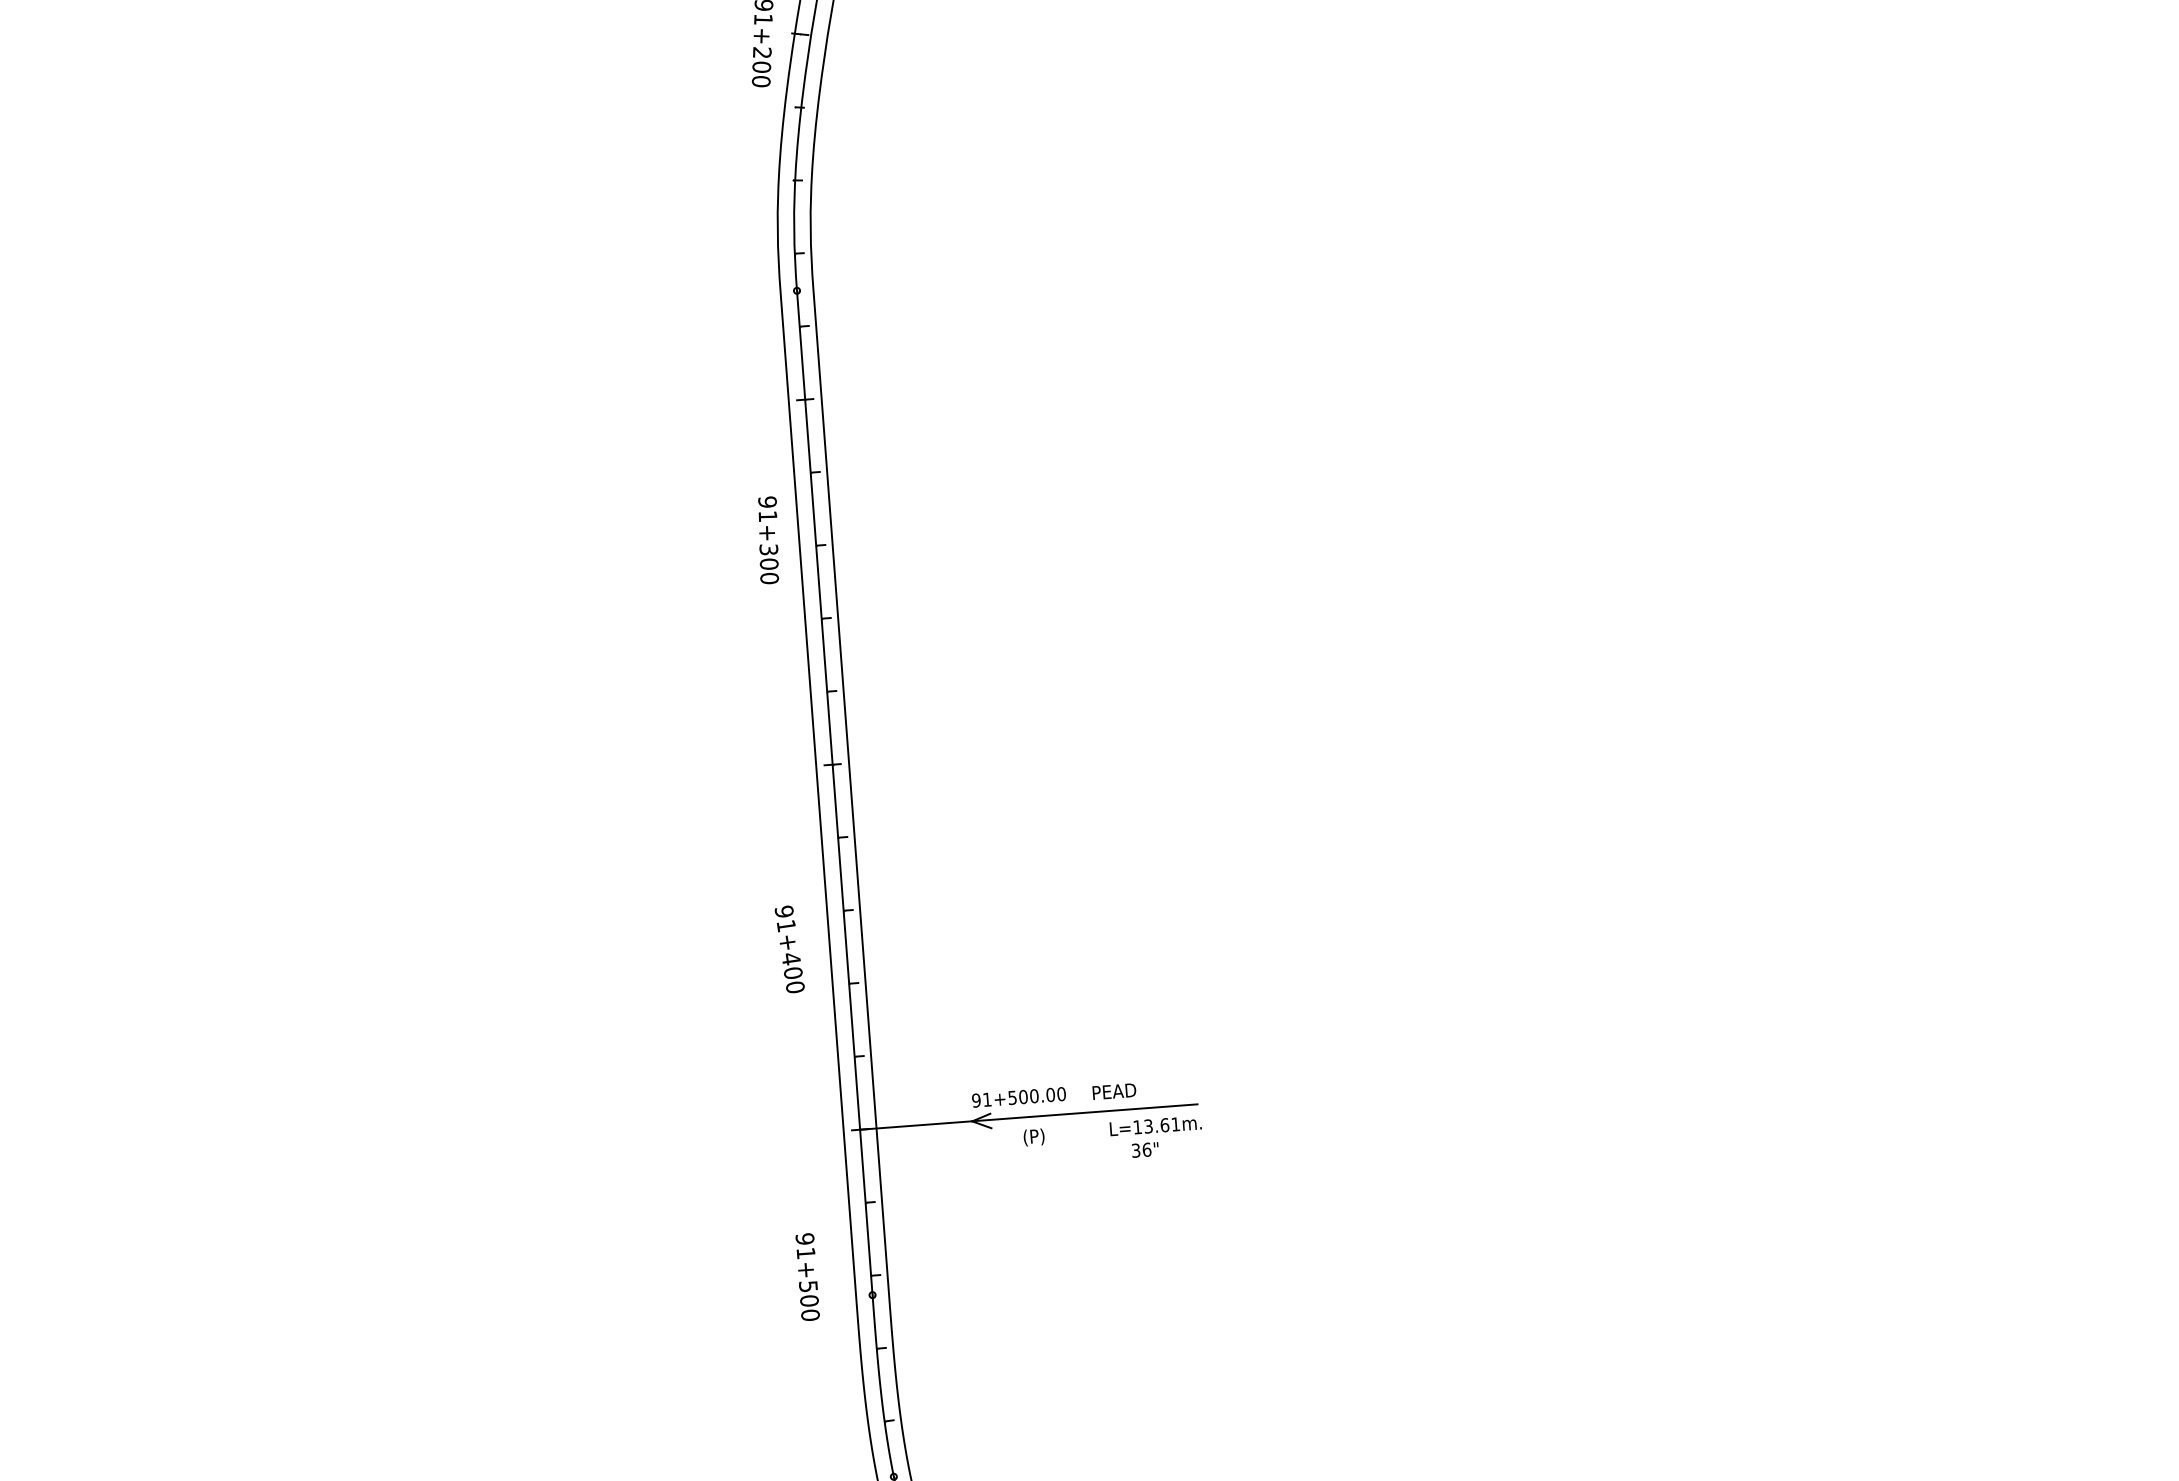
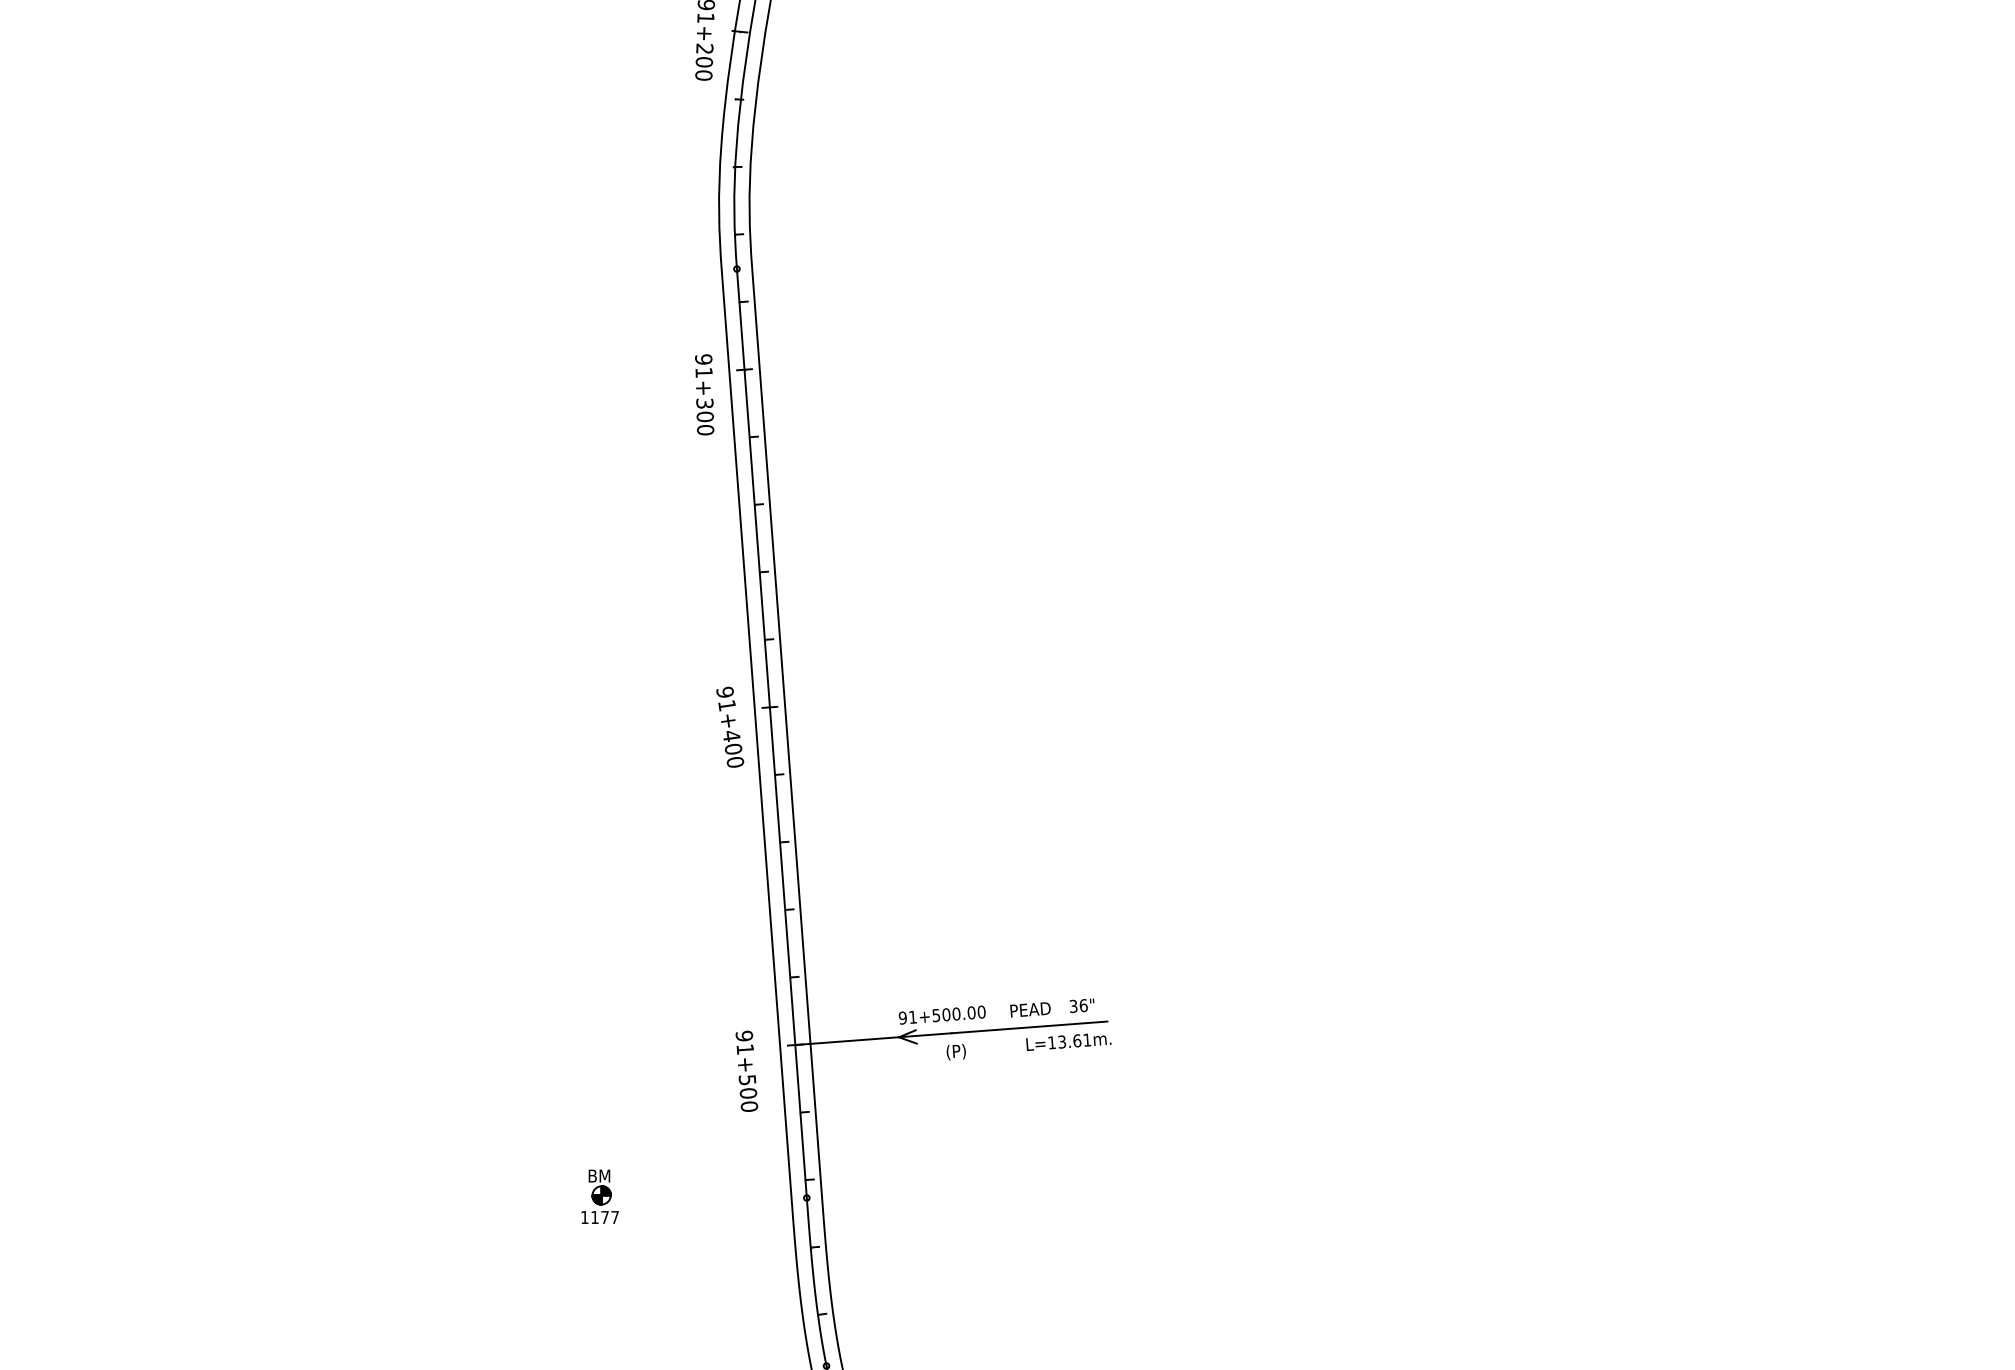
text: (768, 539) -> (704, 394), moved
text: (790, 948) -> (730, 726), moved
text: (1144, 1149) -> (1081, 1005), moved
text: (807, 1276) -> (746, 1070), moved
part: (648, 1293) -> (599, 1196), added

